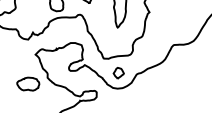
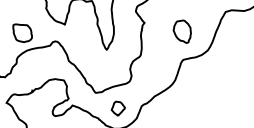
part: (176, 23) -> (181, 31), added

